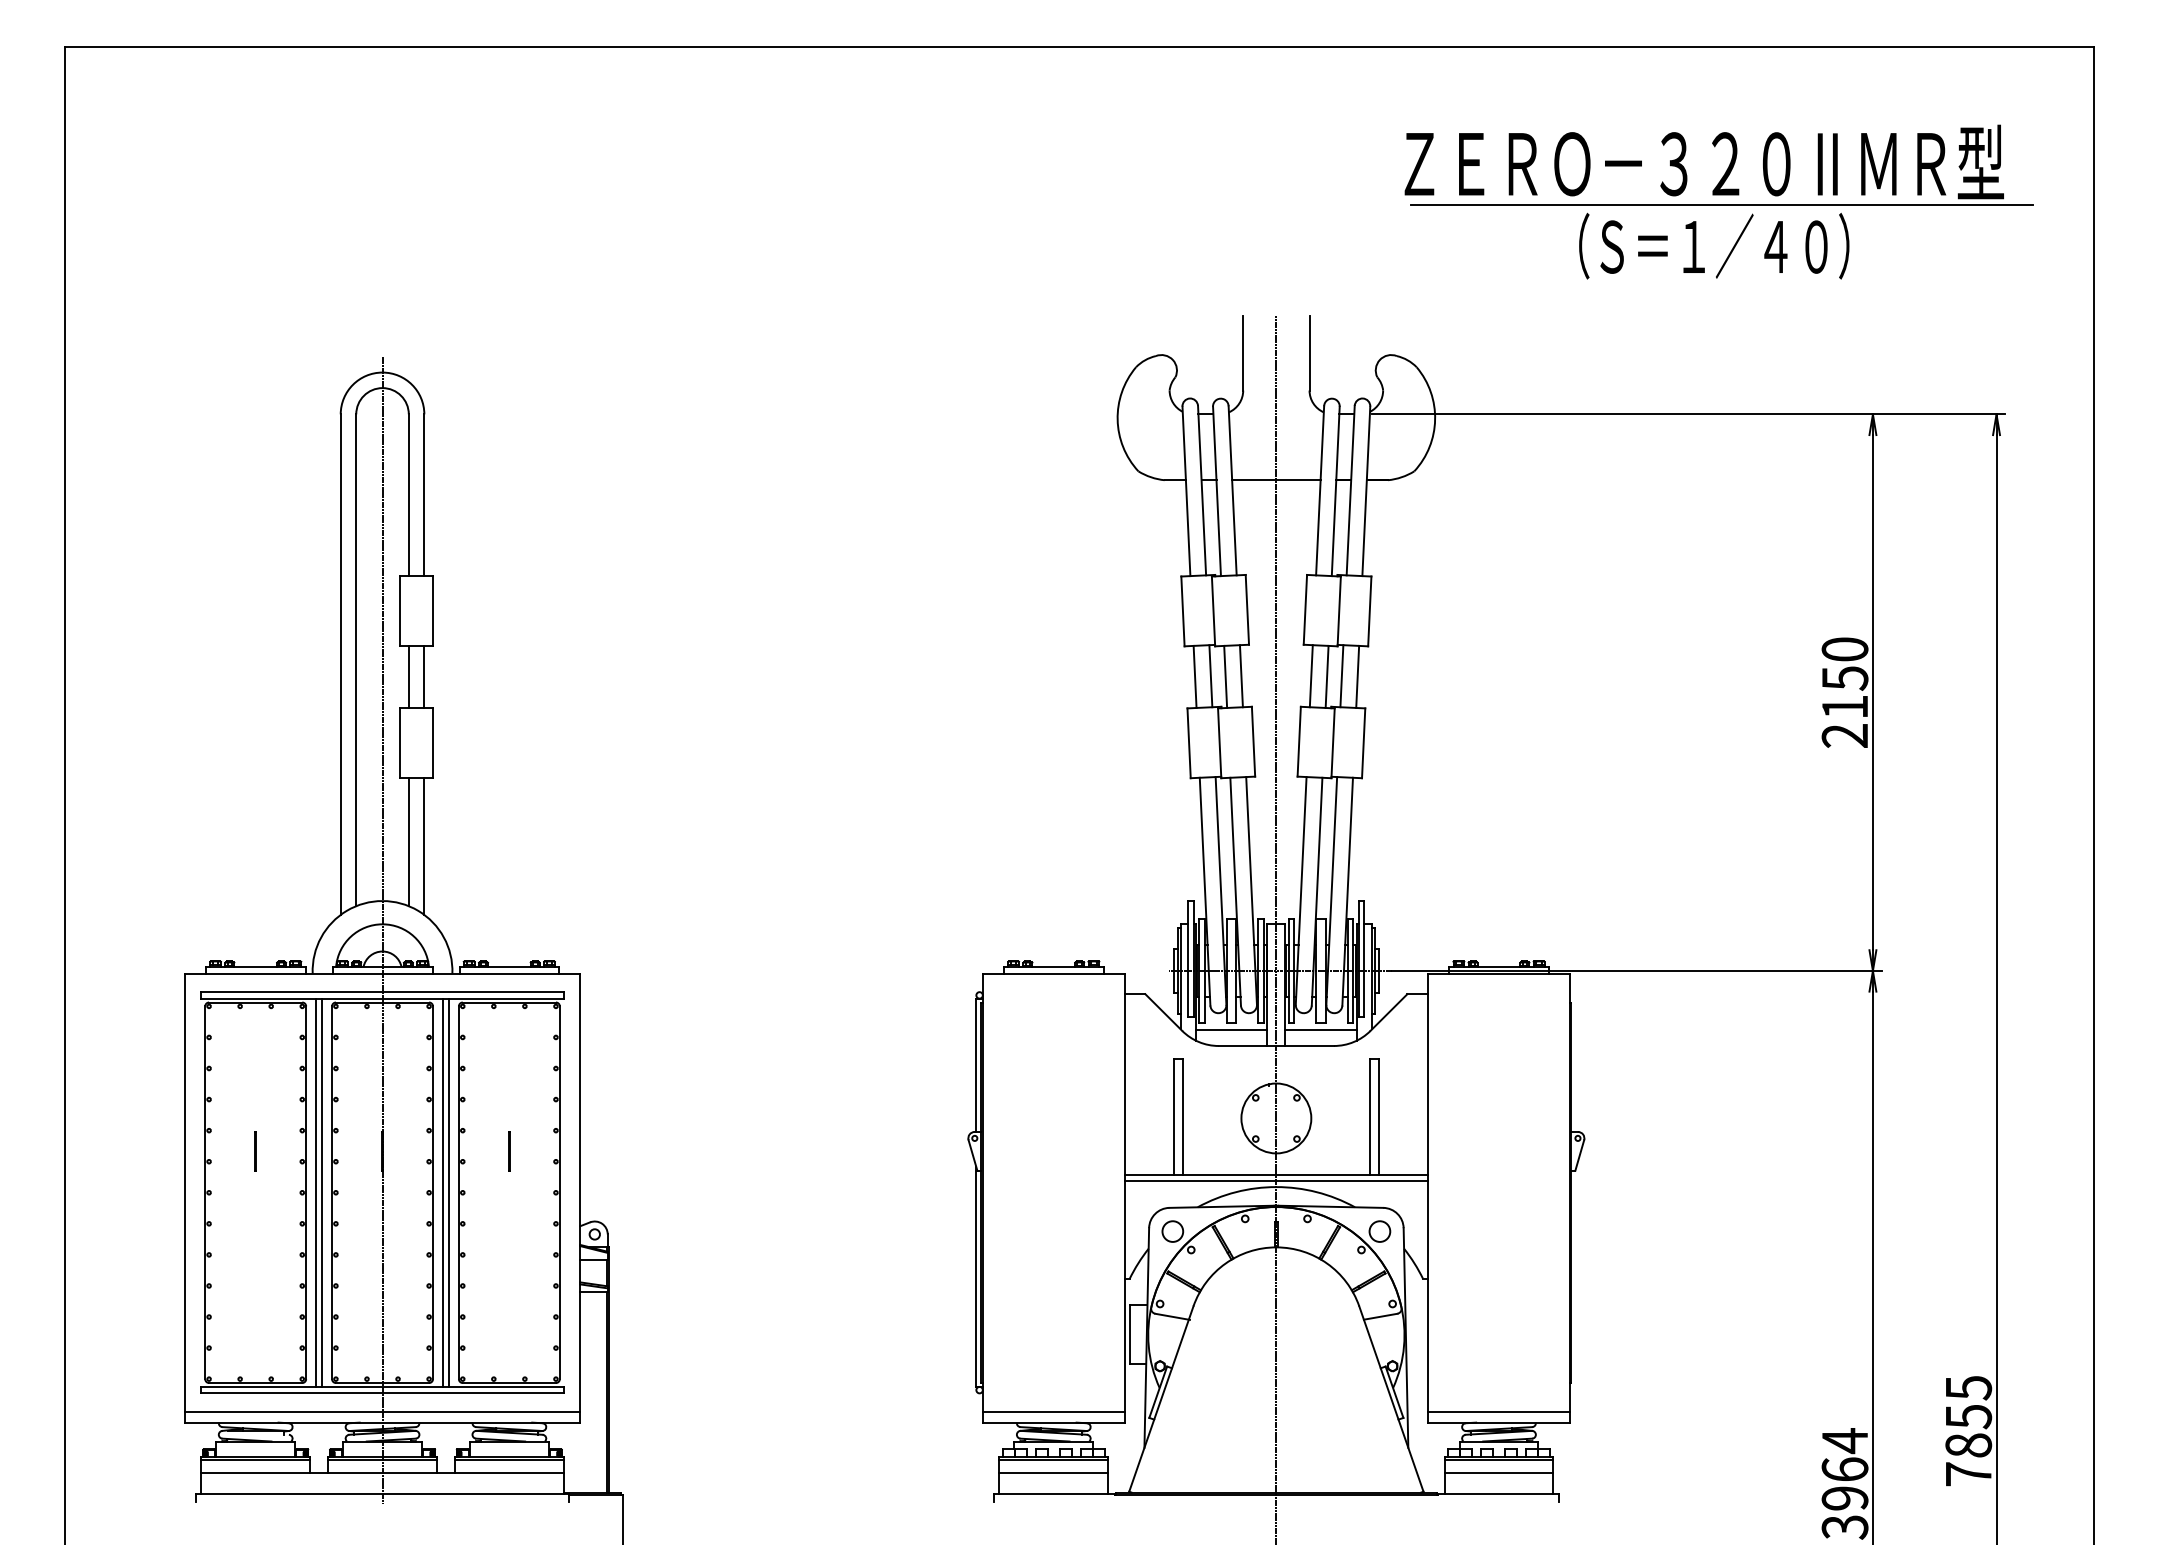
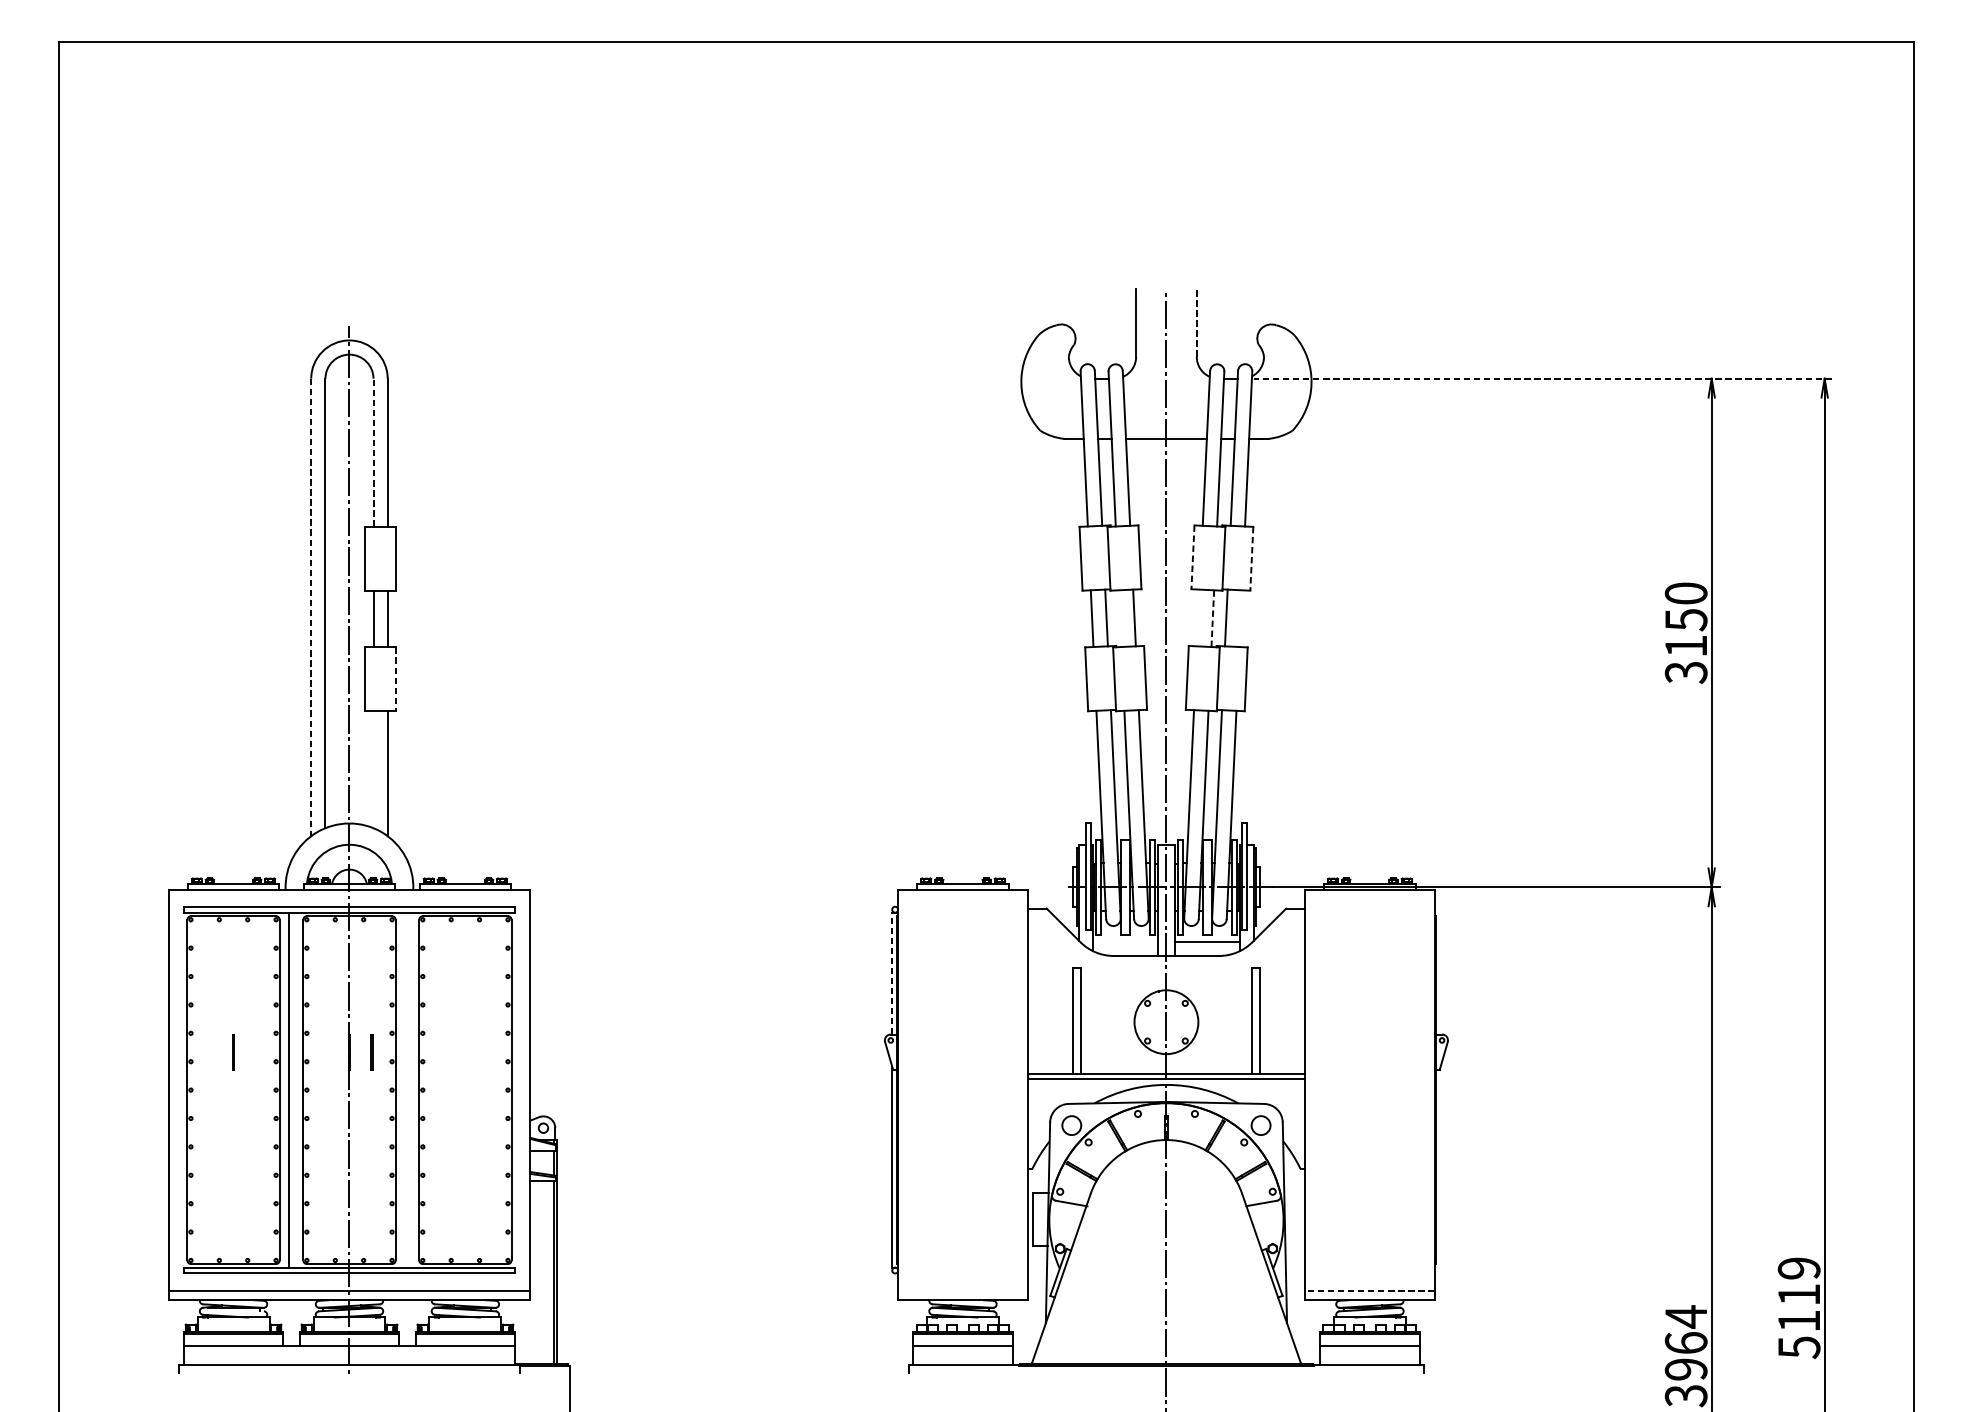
part: (1718, 201) -> (1570, 184), removed
line: (1309, 352) -> (1196, 322), solid -> dashed
line: (1688, 414) -> (1543, 378), solid -> dashed
line: (408, 494) -> (373, 451), solid -> dashed
line: (1305, 609) -> (1193, 557), solid -> dashed
line: (1369, 611) -> (1251, 558), solid -> dashed
line: (340, 665) -> (311, 608), solid -> dashed
line: (1225, 676) -> (1119, 618), removed
line: (1310, 676) -> (1197, 618), removed
line: (1327, 676) -> (1213, 618), solid -> dashed
line: (1357, 676) -> (1240, 618), removed
text: (1845, 736) -> (1686, 673), 2150 -> 3150
line: (433, 743) -> (396, 679), solid -> dashed
line: (408, 842) -> (373, 769), removed
line: (1231, 1030) -> (1125, 941), removed
line: (976, 1065) -> (892, 973), solid -> dashed
line: (509, 1151) -> (372, 1052), moved
line: (322, 1192) -> (294, 1089), removed
line: (442, 1192) -> (404, 1089), removed
line: (449, 1192) -> (410, 1089), removed
line: (1053, 1412) -> (962, 1290), removed
line: (1499, 1412) -> (1370, 1290), solid -> dashed
text: (1968, 1431) -> (1799, 1308), 7855 -> 5119

